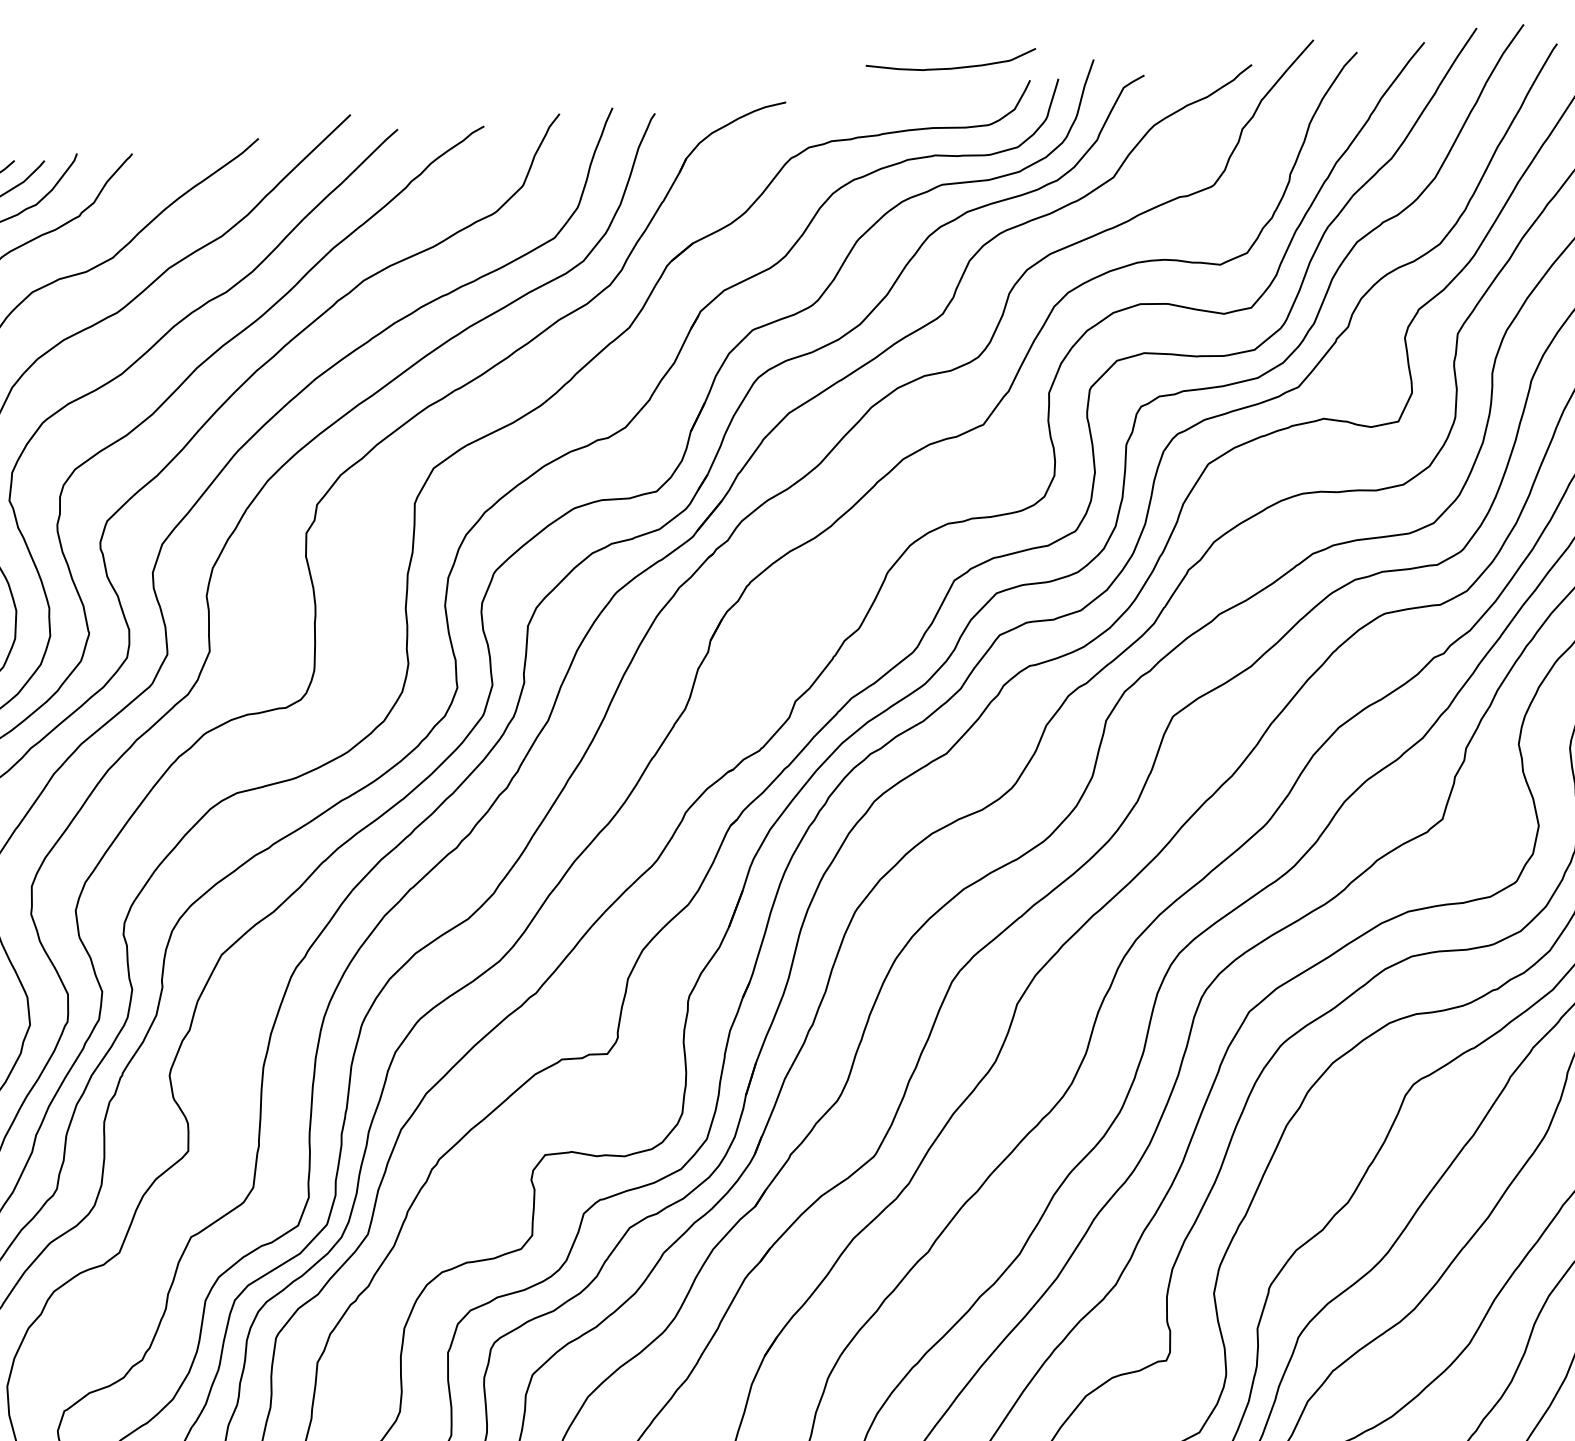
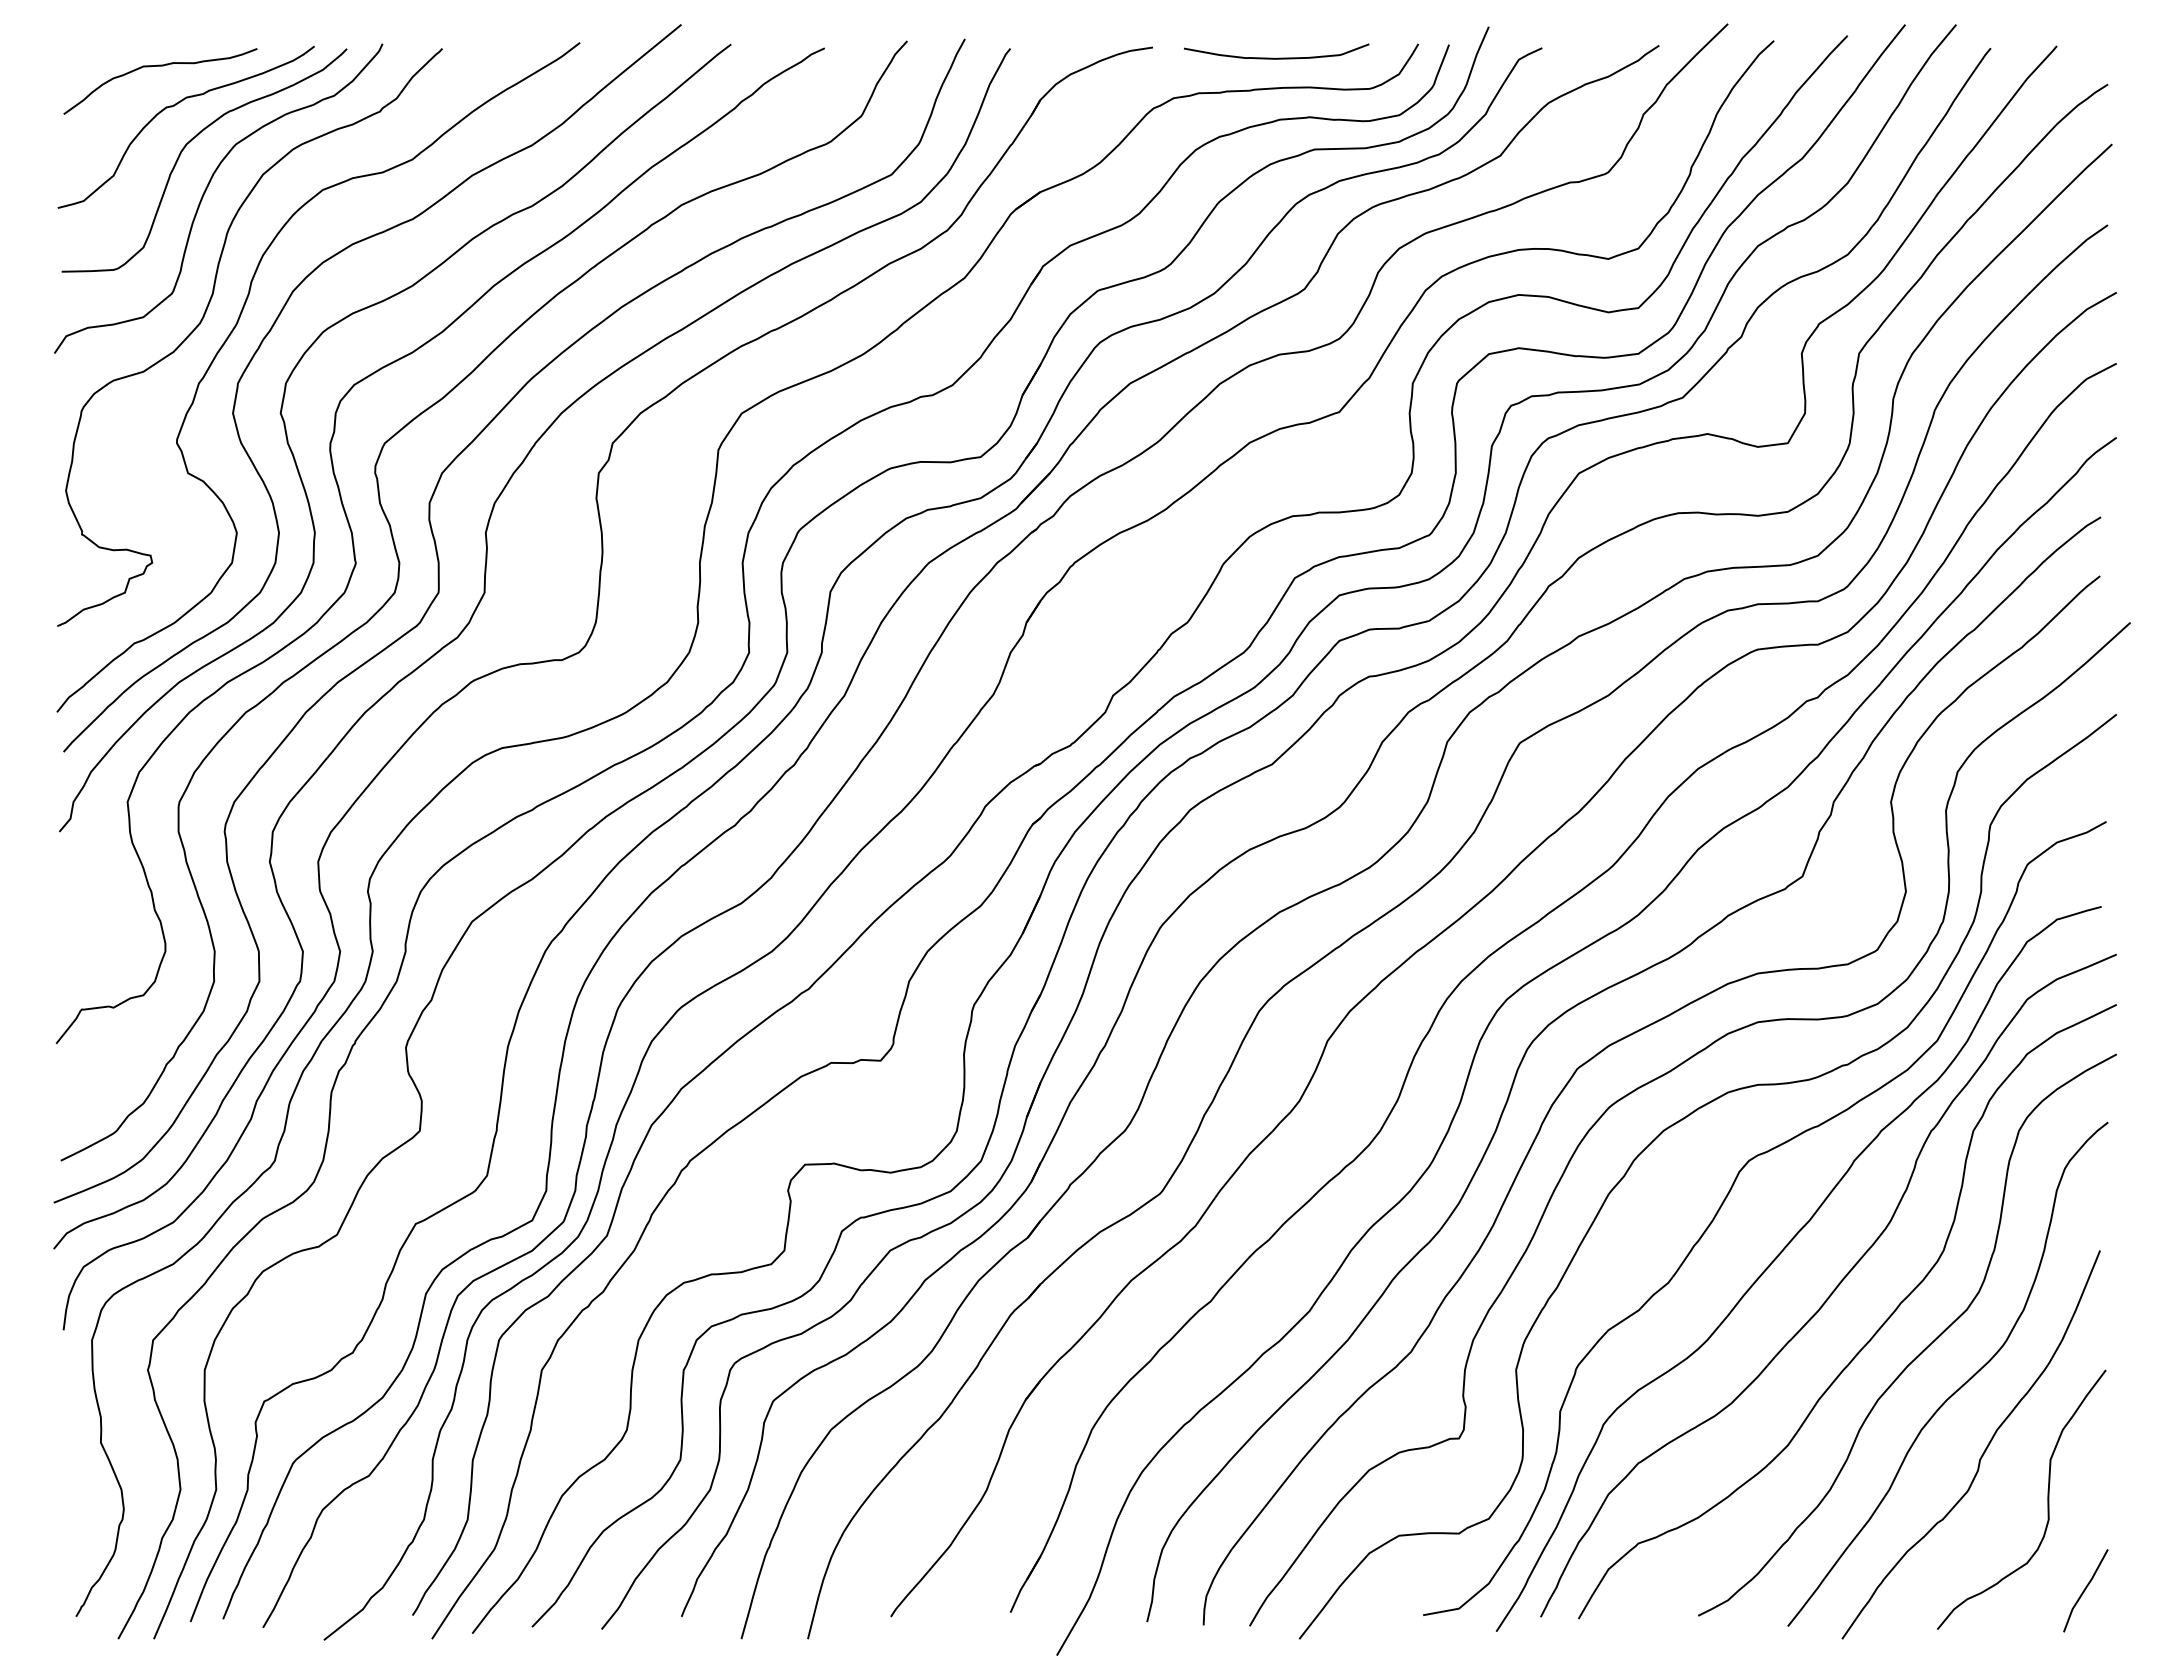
curve: (951, 67) -> (1276, 57), moved

